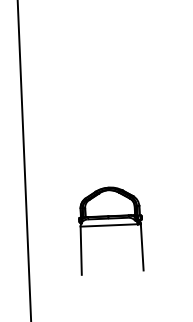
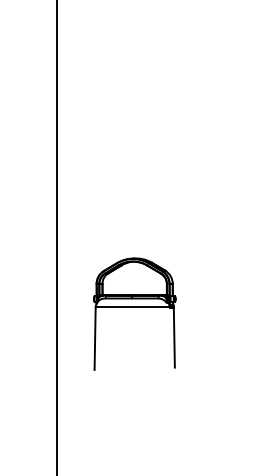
part: (110, 230) -> (134, 313), moved

